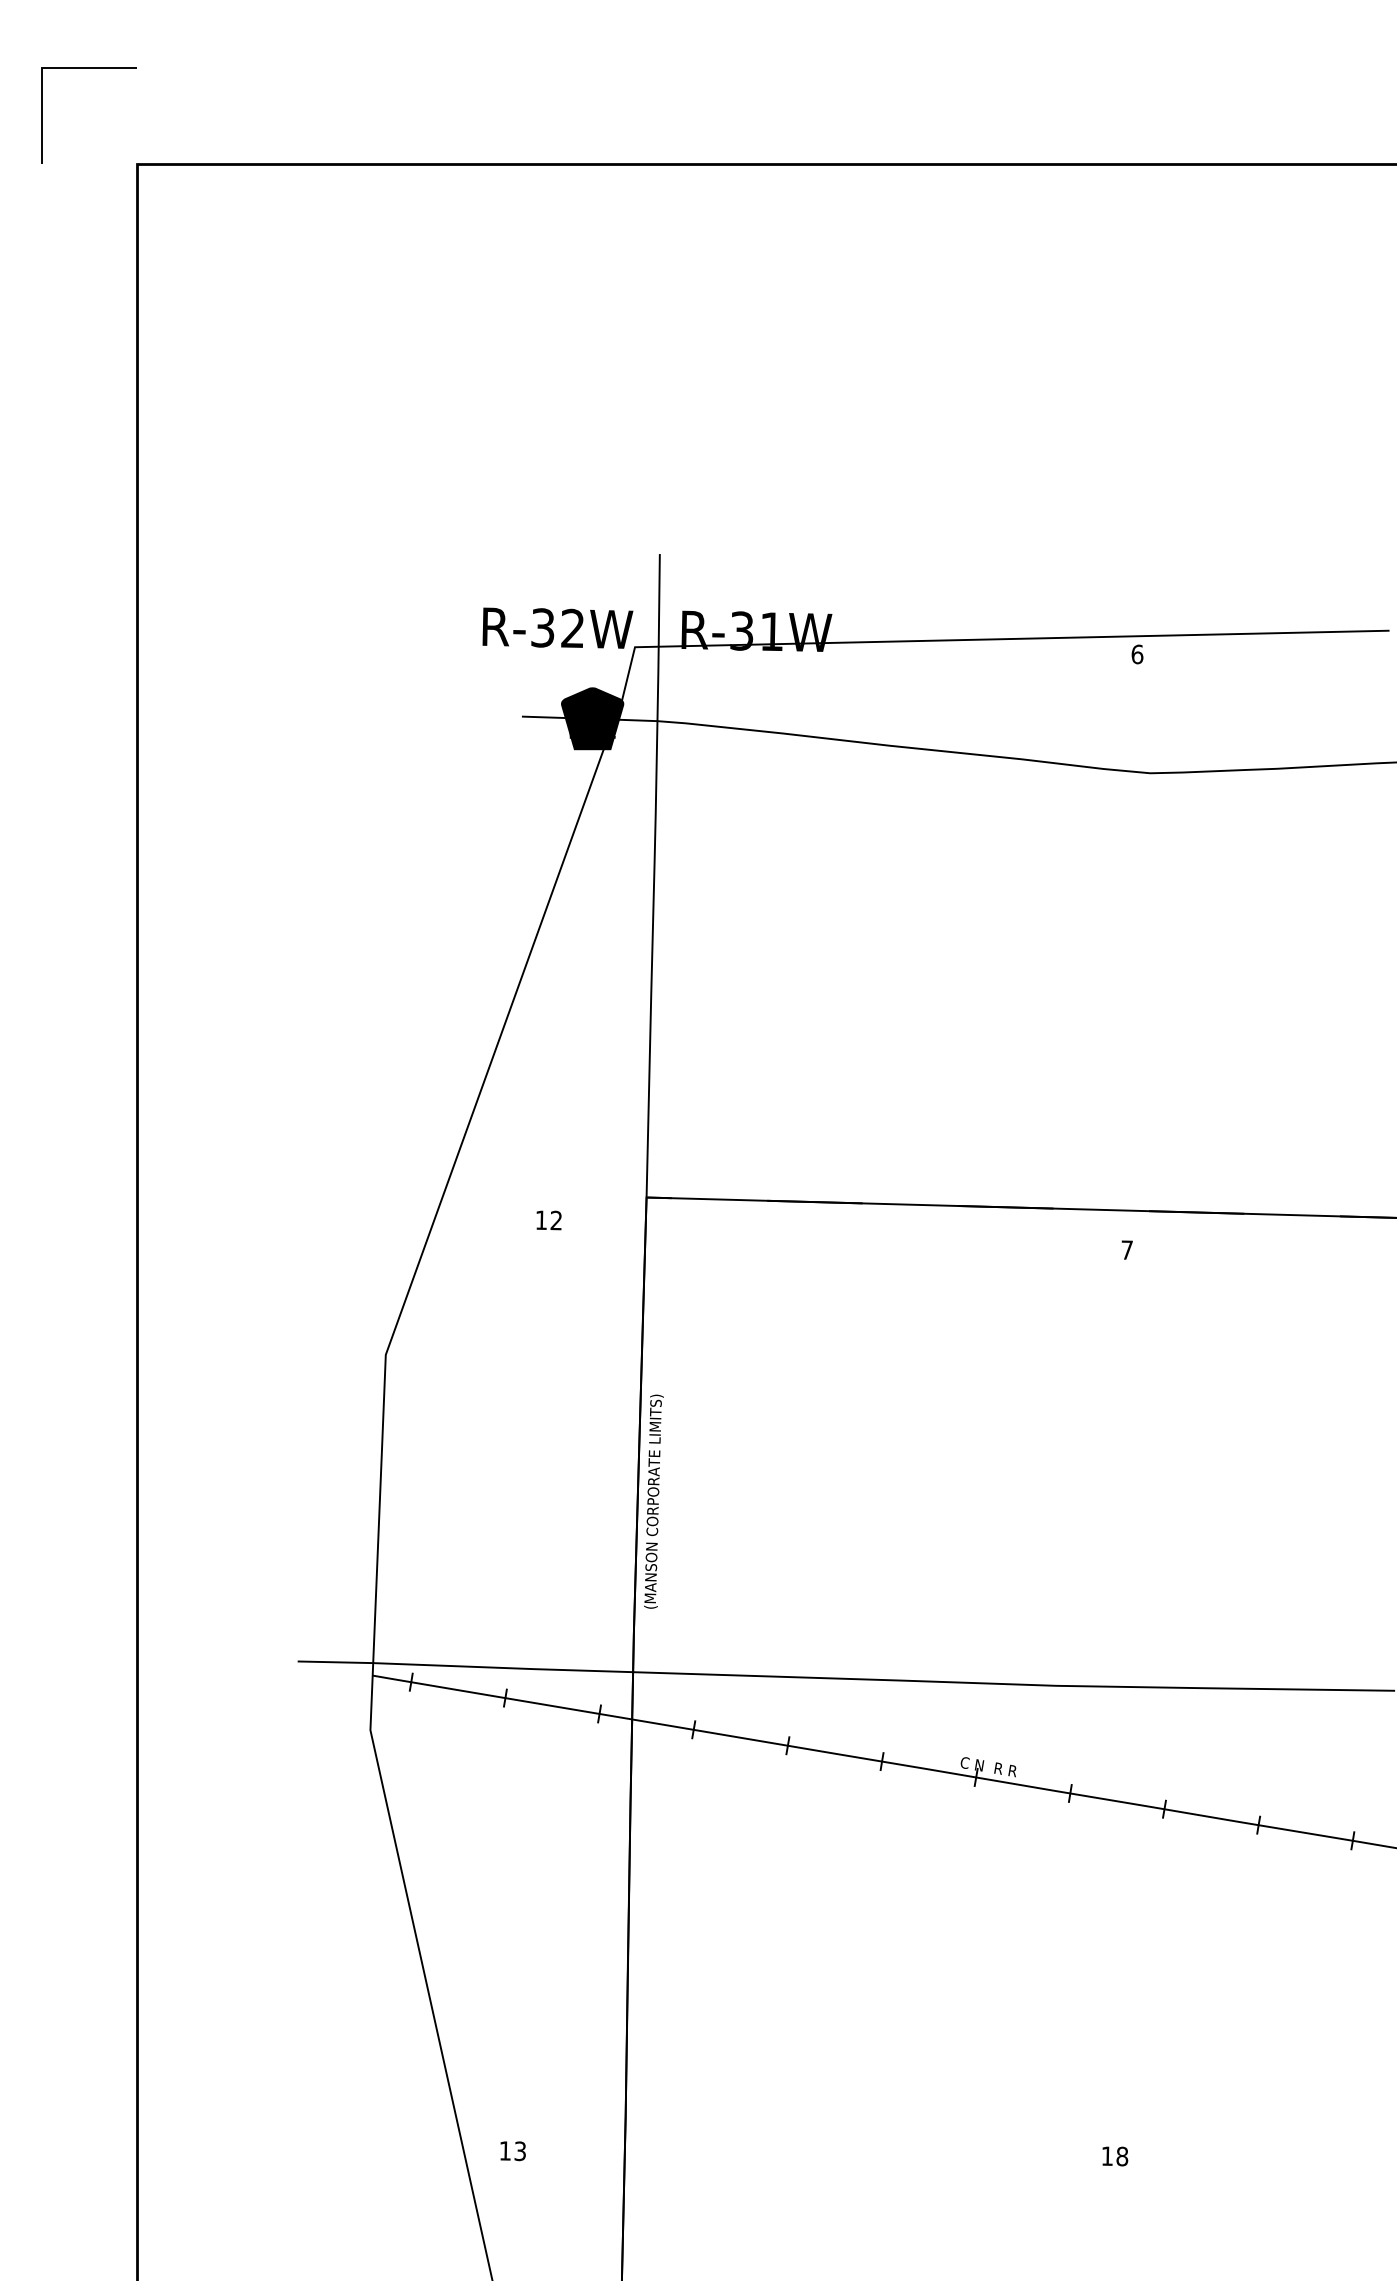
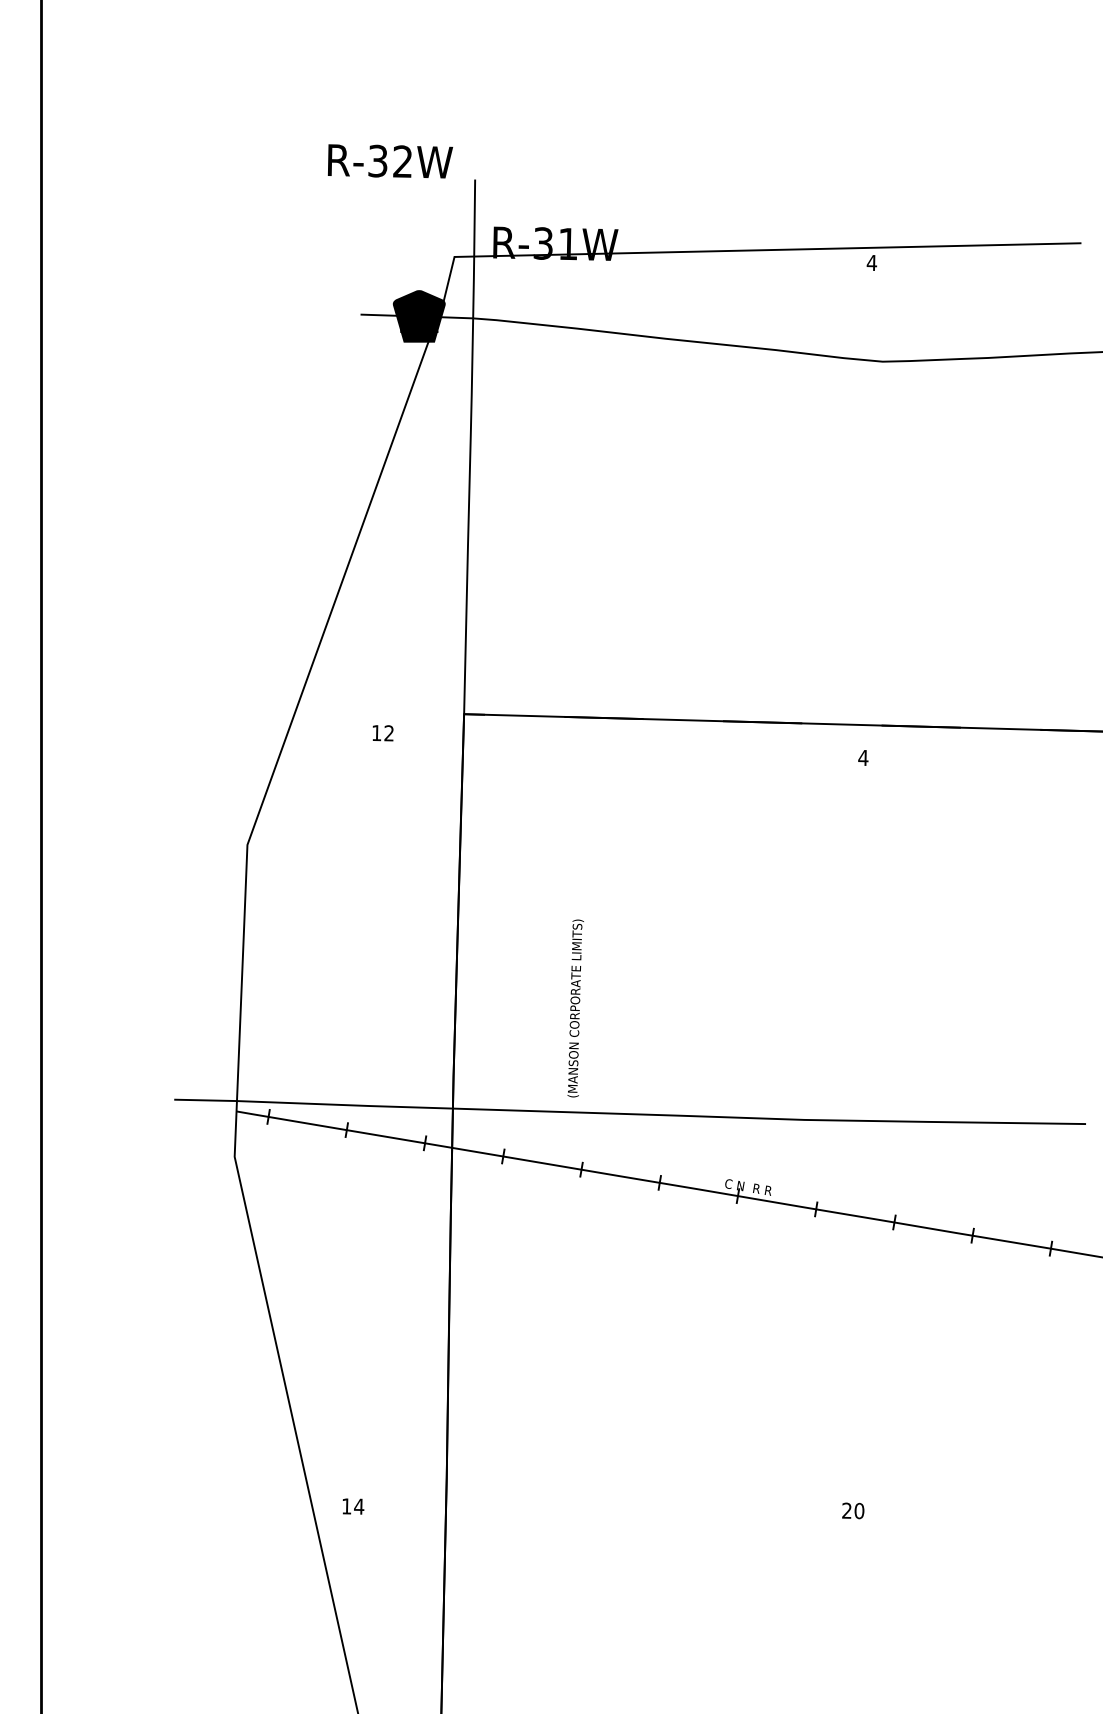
text: (557, 627) -> (390, 160), moved
text: (1137, 654) -> (872, 263), 6 -> 4
text: (1126, 1249) -> (862, 757), 7 -> 4
text: (653, 1501) -> (575, 1008), moved
text: (520, 2151) -> (359, 1506), 13 -> 14
text: (1114, 2156) -> (852, 1511), 18 -> 20

